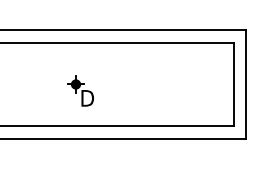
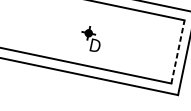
line: (234, 84) -> (178, 51), solid -> dashed
part: (80, 90) -> (91, 38), moved

